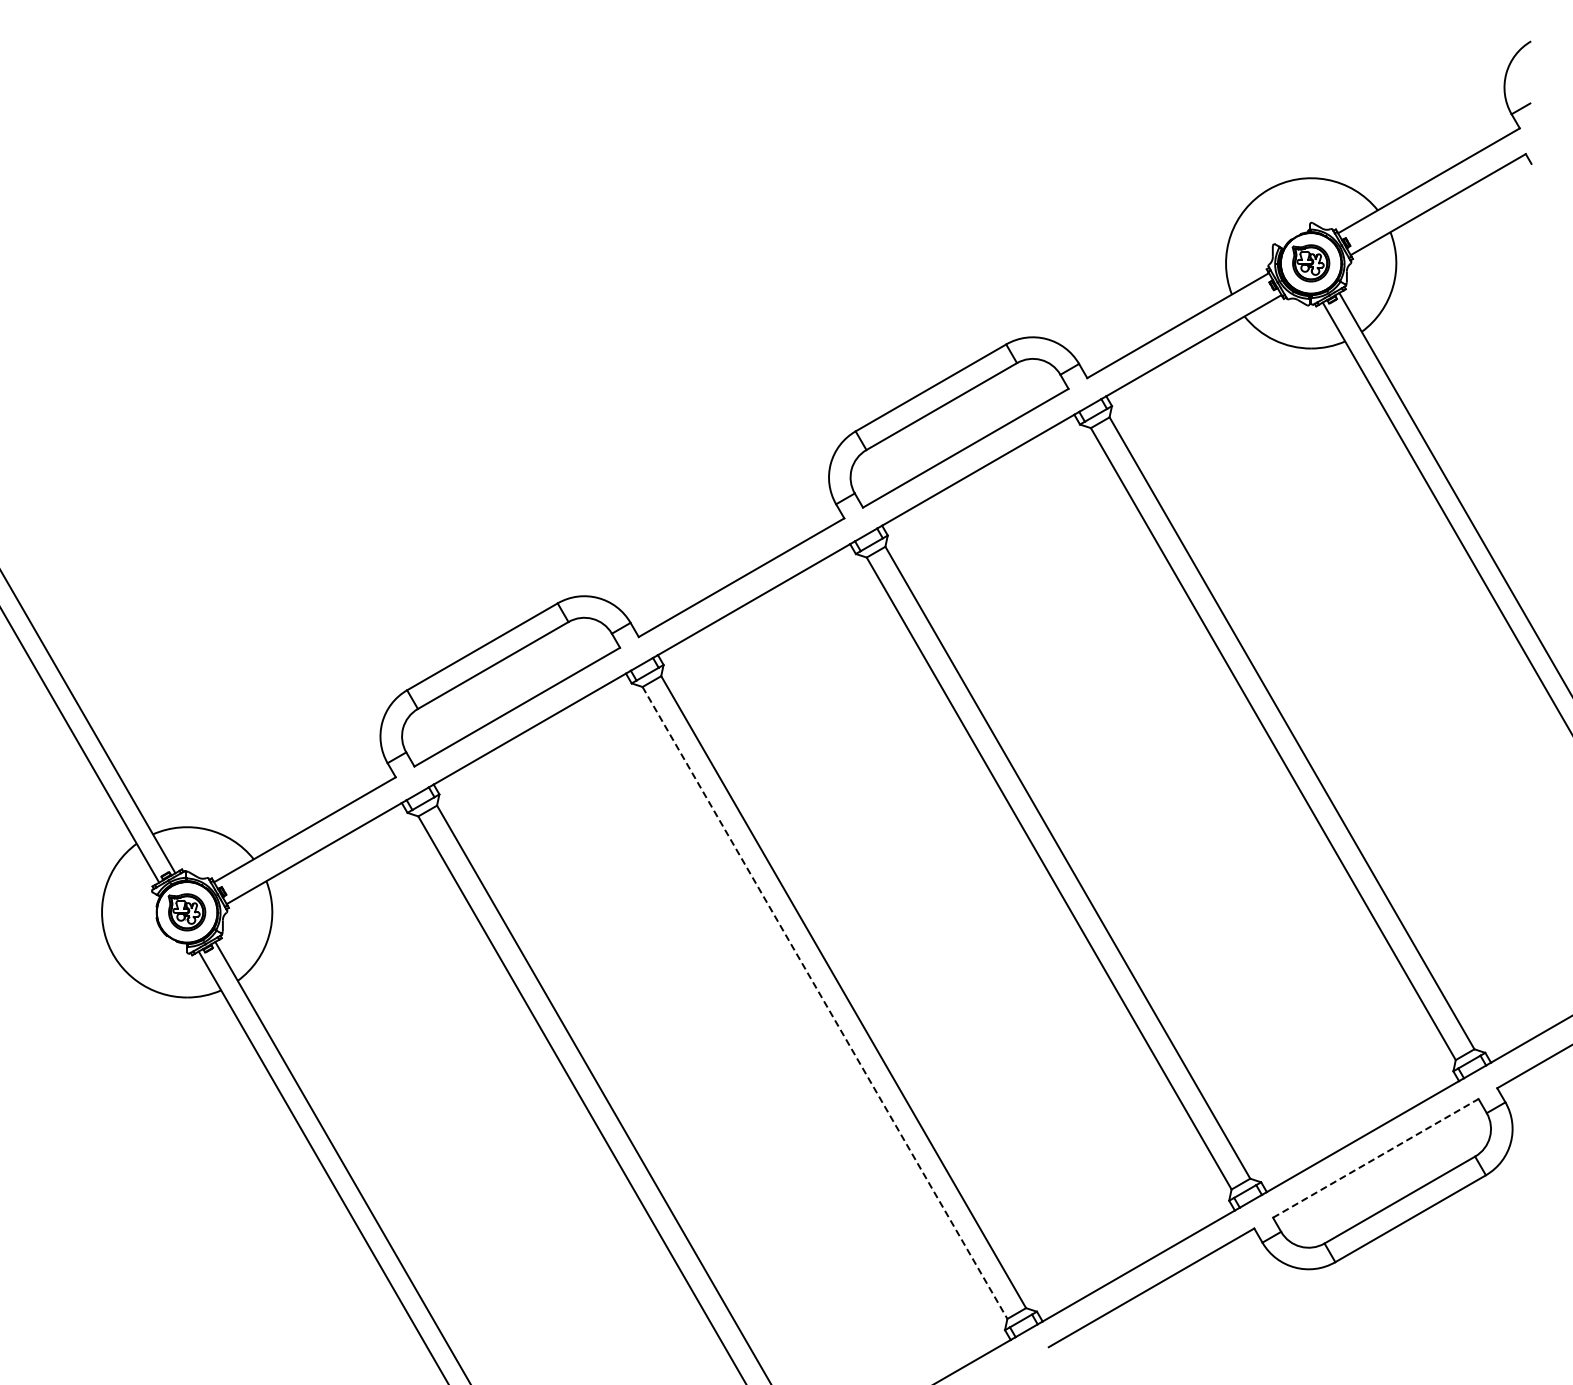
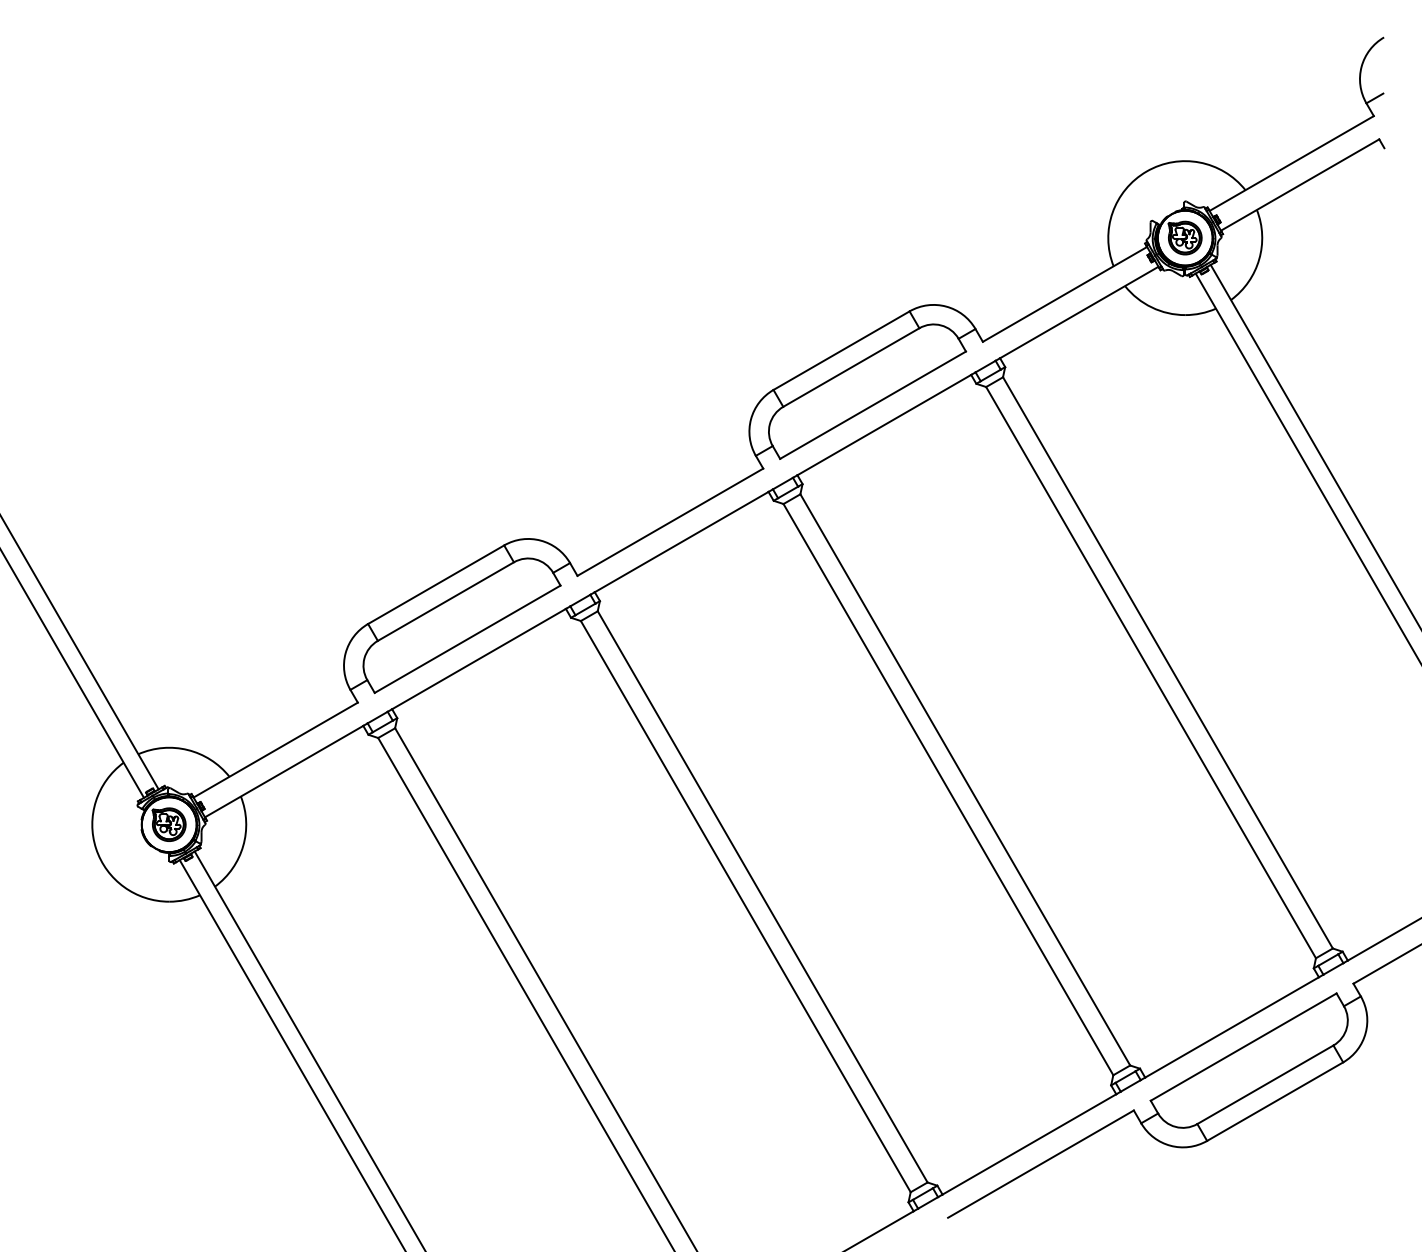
line: (825, 1002) -> (746, 906), dashed -> solid
line: (1375, 1158) -> (1243, 1047), dashed -> solid

